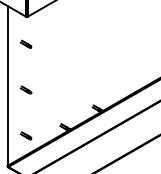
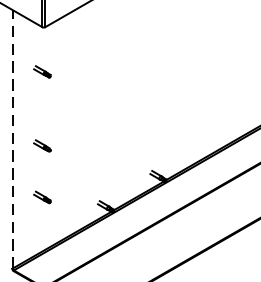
line: (7, 86) -> (12, 140), solid -> dashed
part: (25, 135) -> (41, 196), moved

